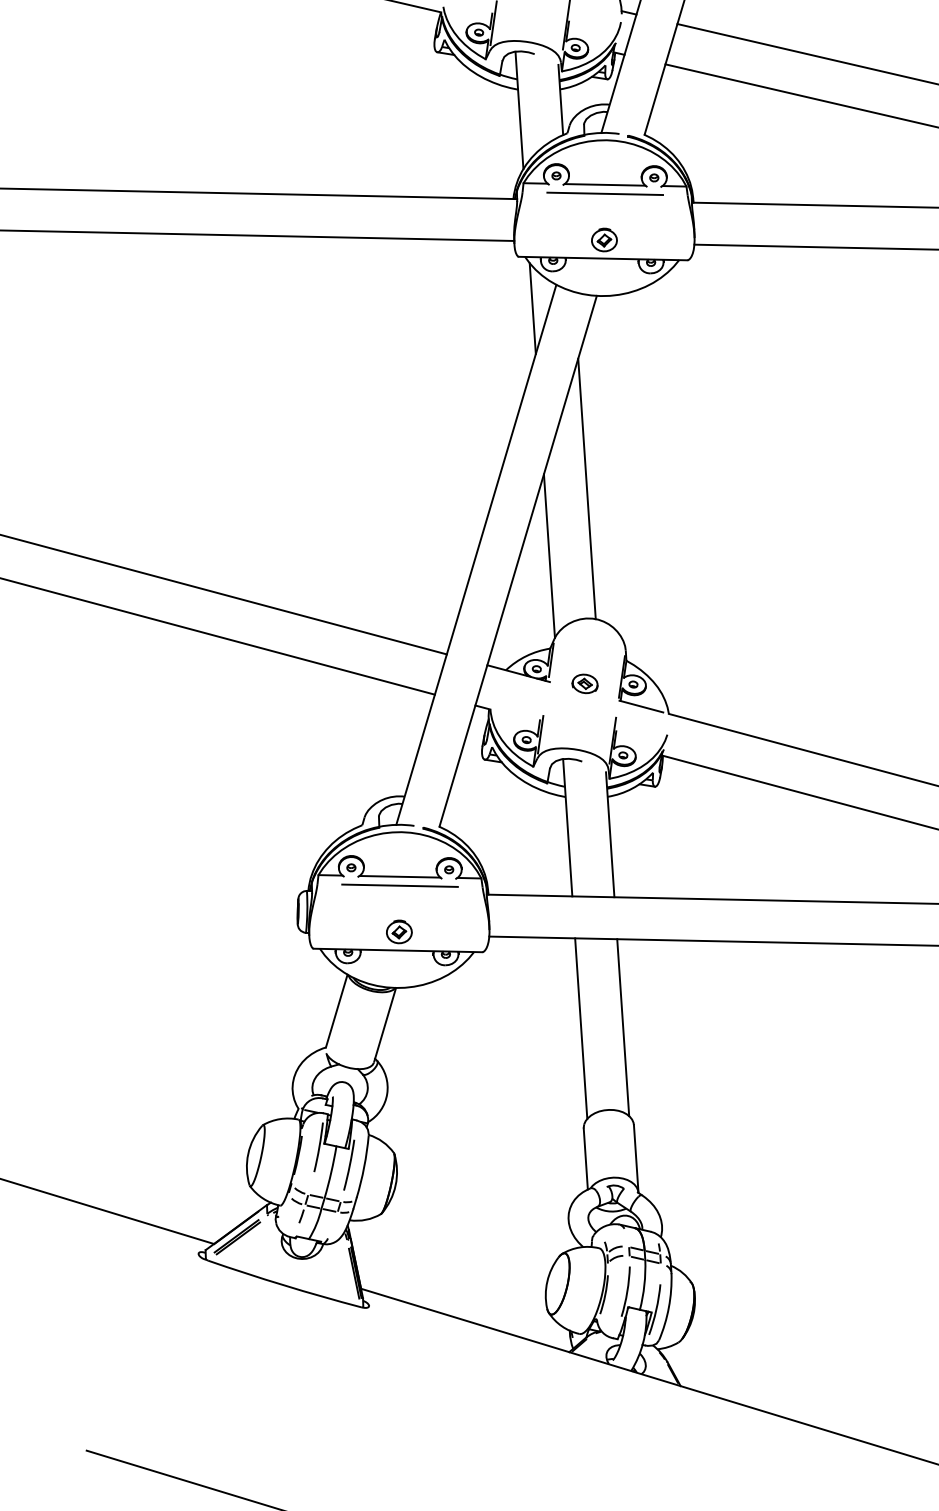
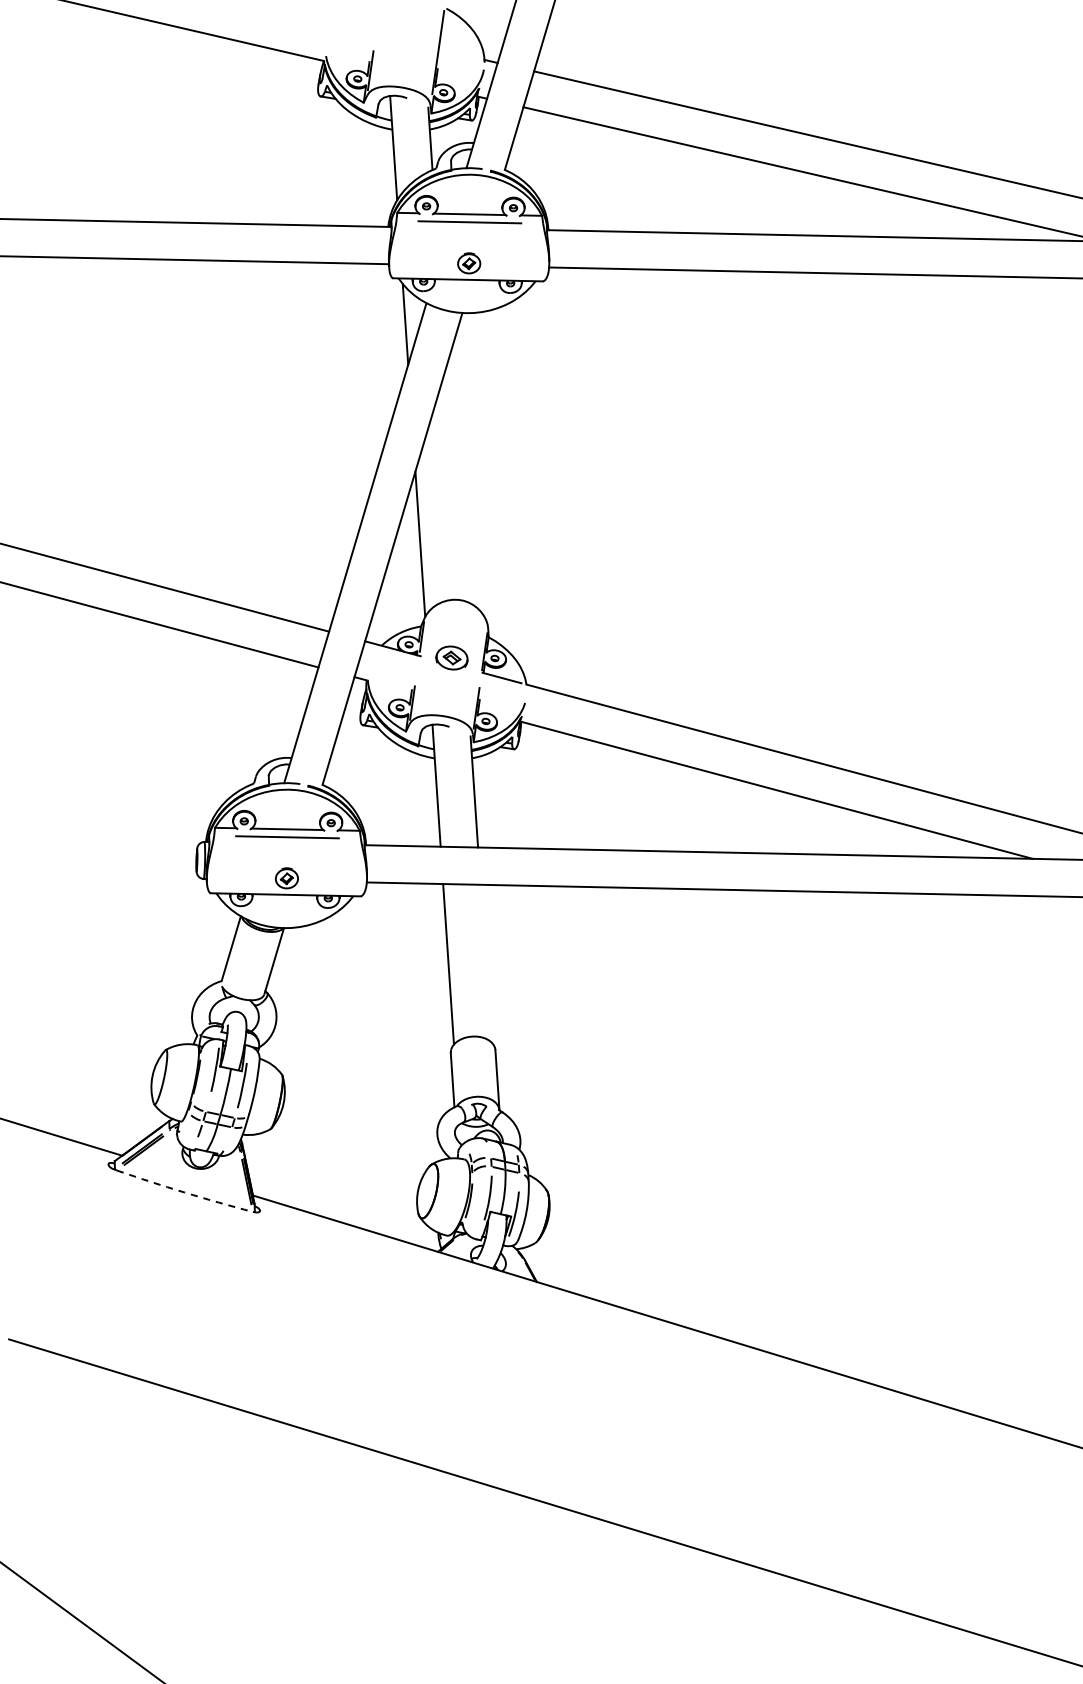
line: (586, 488) -> (453, 484), removed
part: (584, 683) -> (451, 657), size x1.4
line: (622, 1027) -> (485, 963), removed
arc: (284, 1285) -> (184, 1192), solid -> dashed

